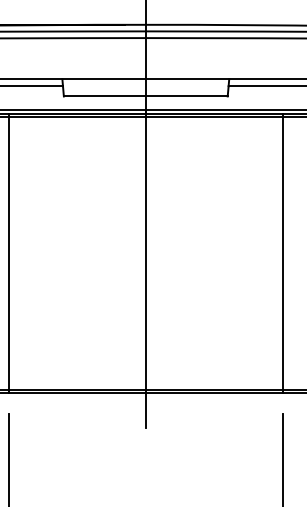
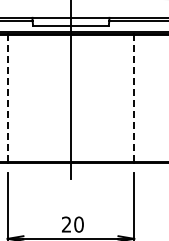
line: (8, 251) -> (7, 97), solid -> dashed
line: (283, 251) -> (134, 97), solid -> dashed

